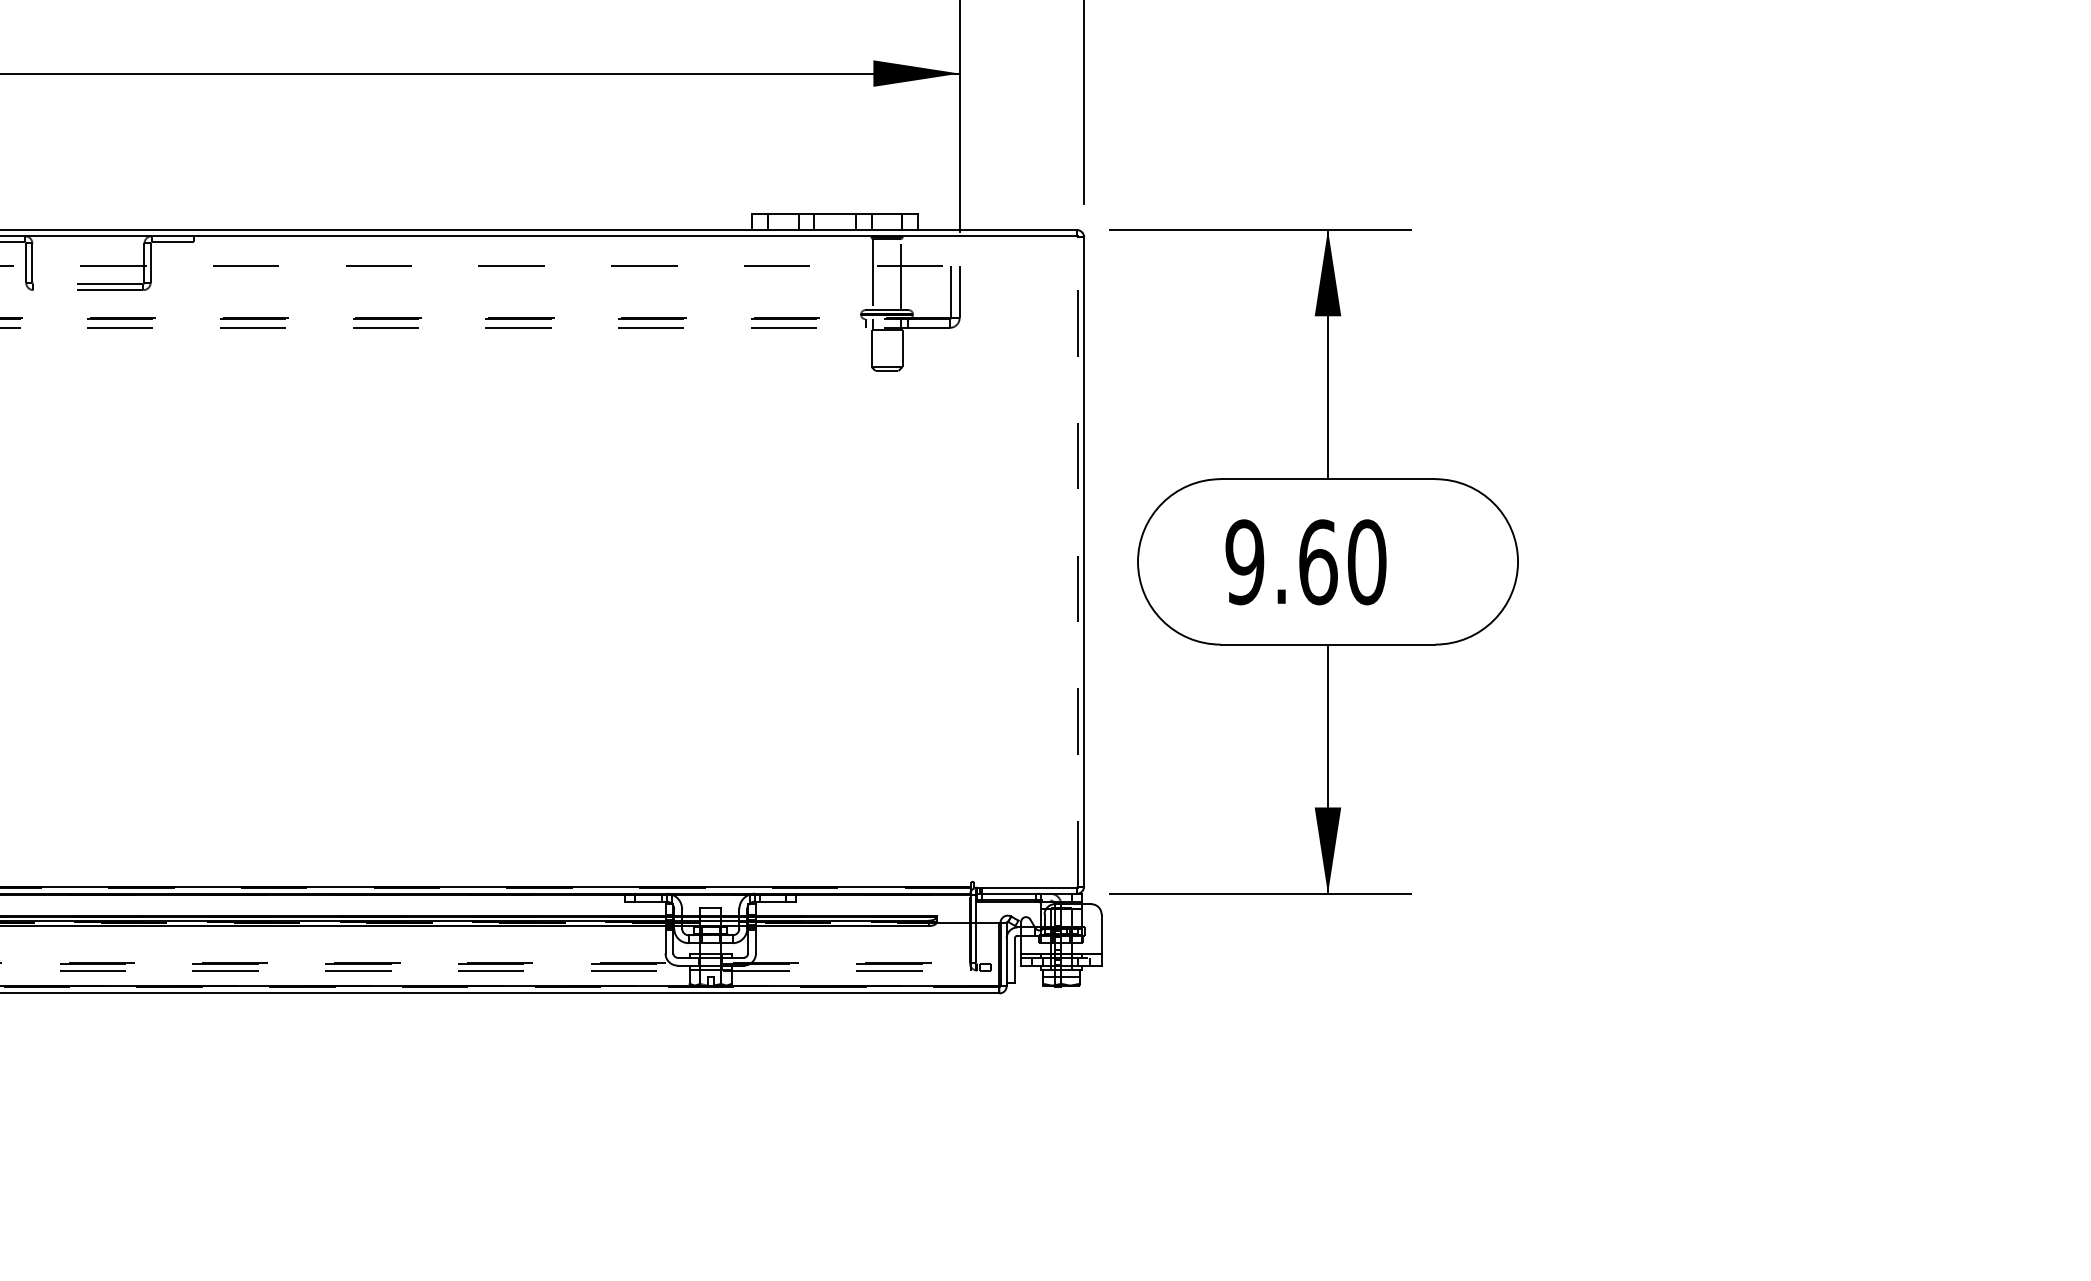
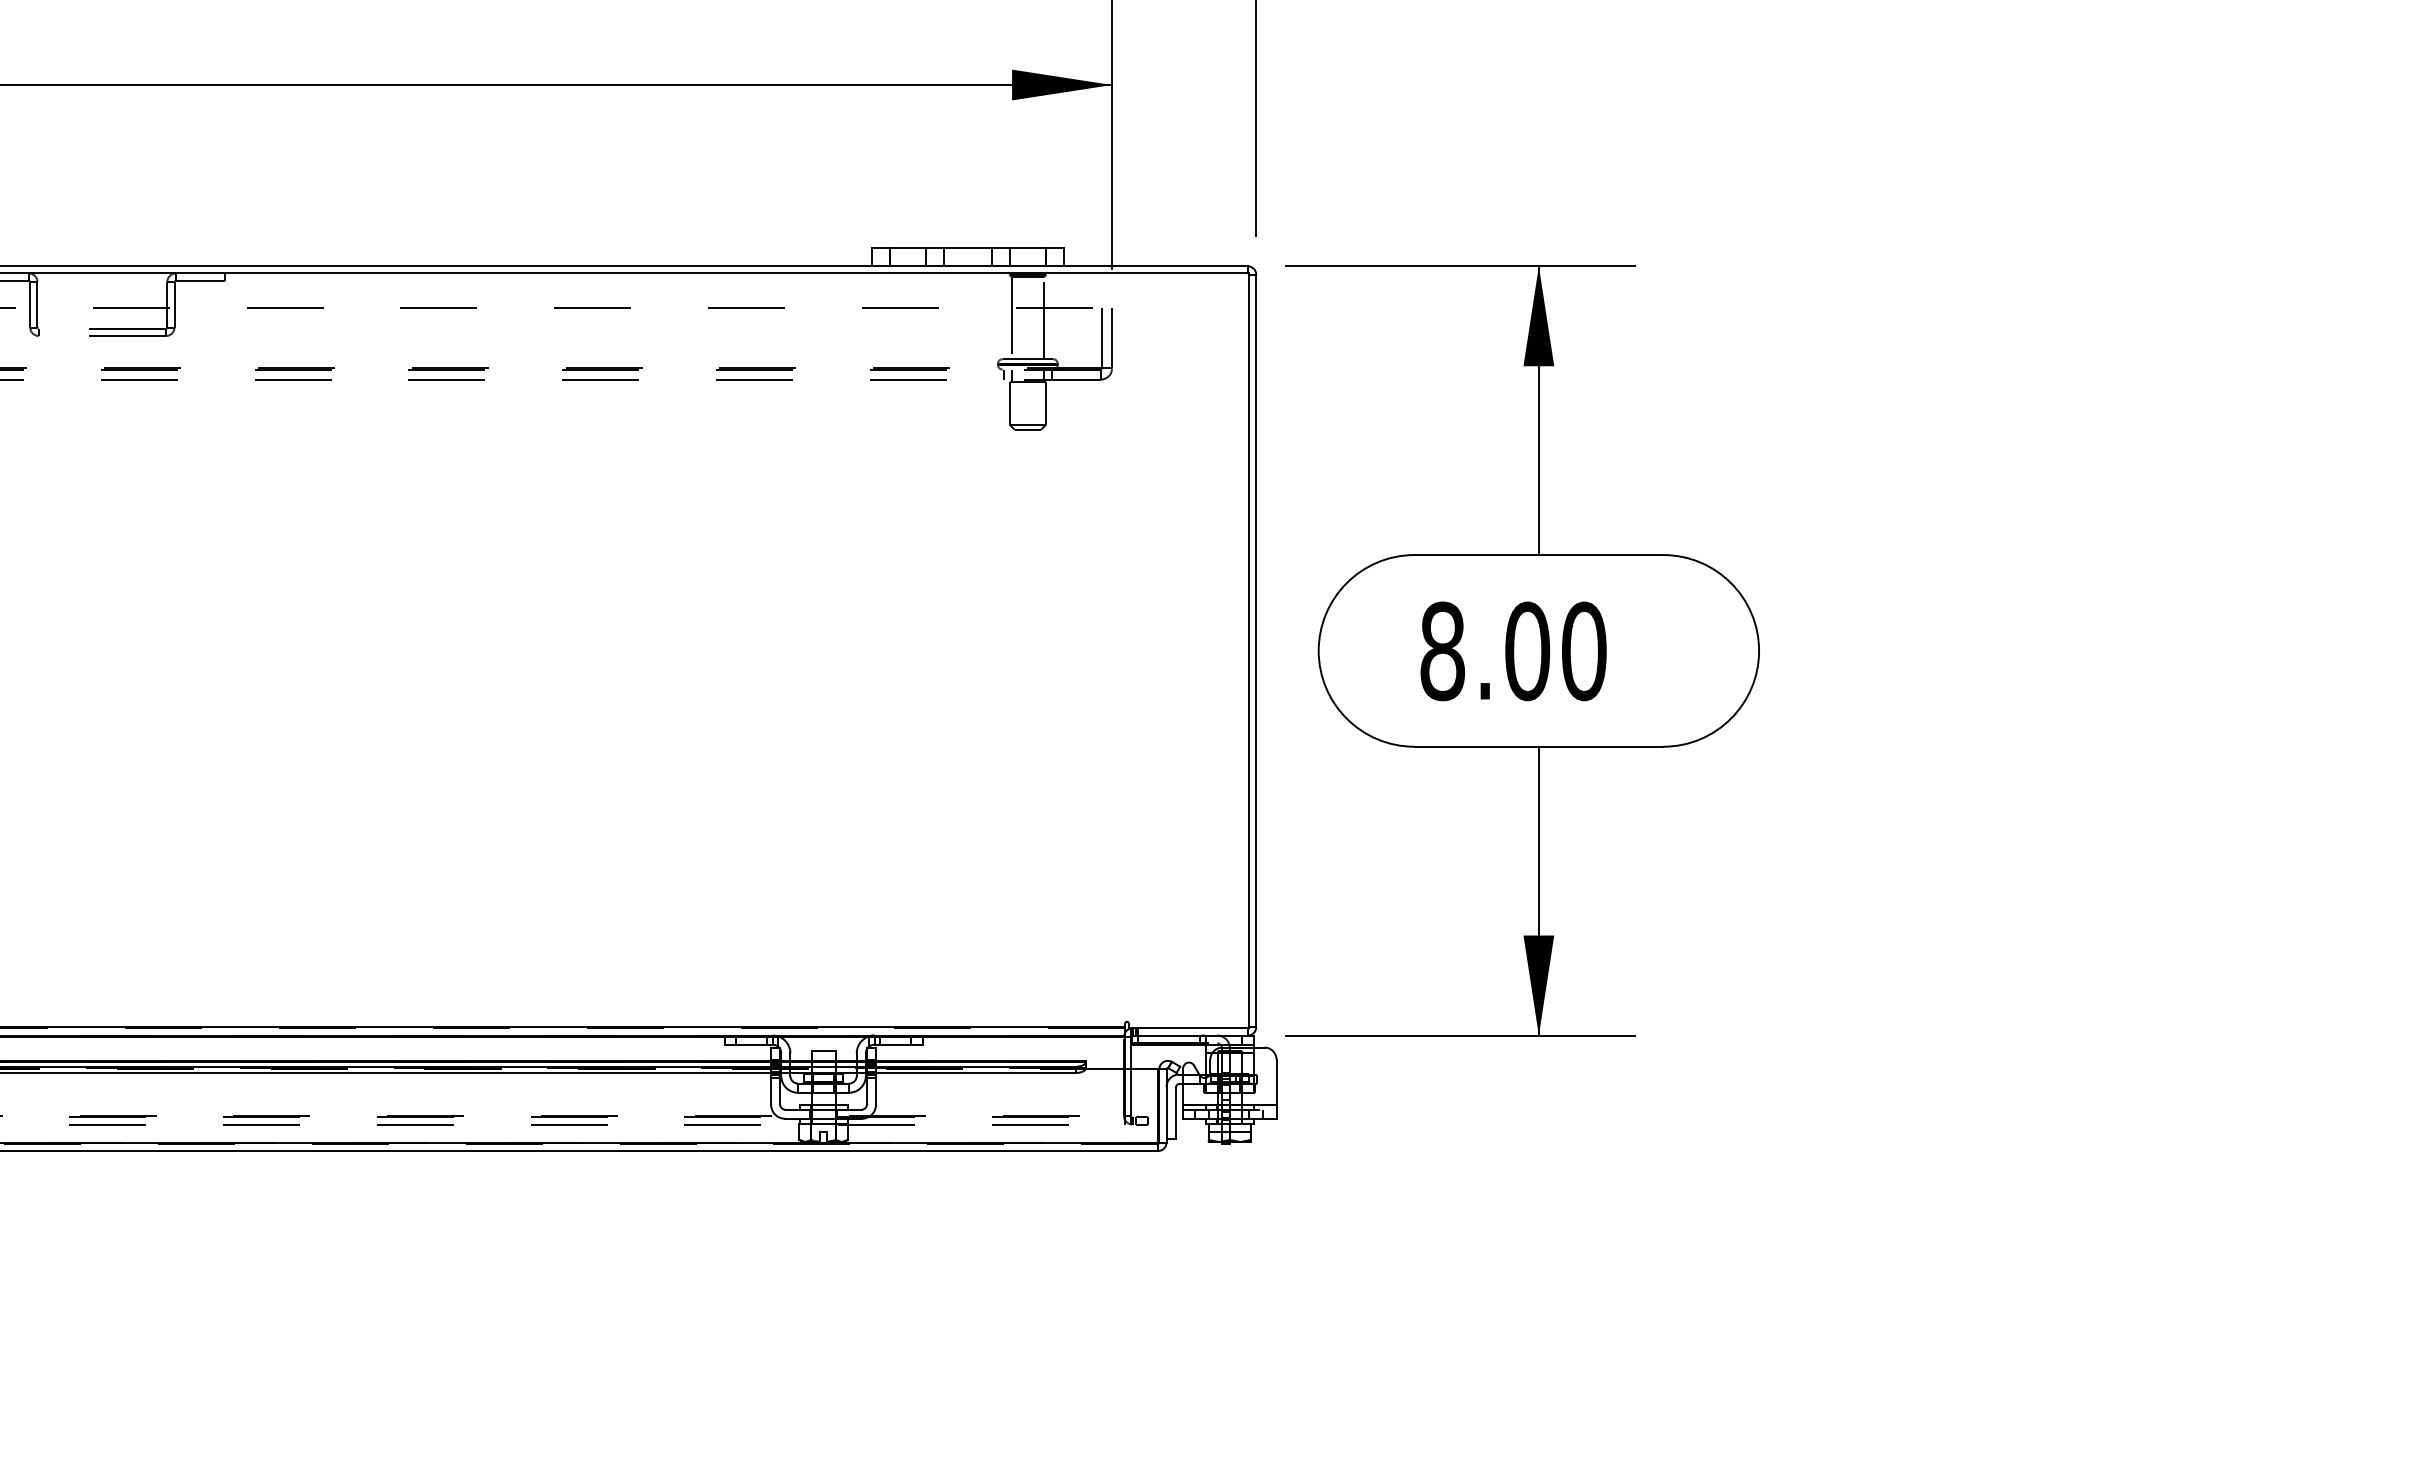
line: (1078, 561) -> (1249, 650), dashed -> solid
text: (1281, 562) -> (1485, 651), 9.60 -> 8.00

